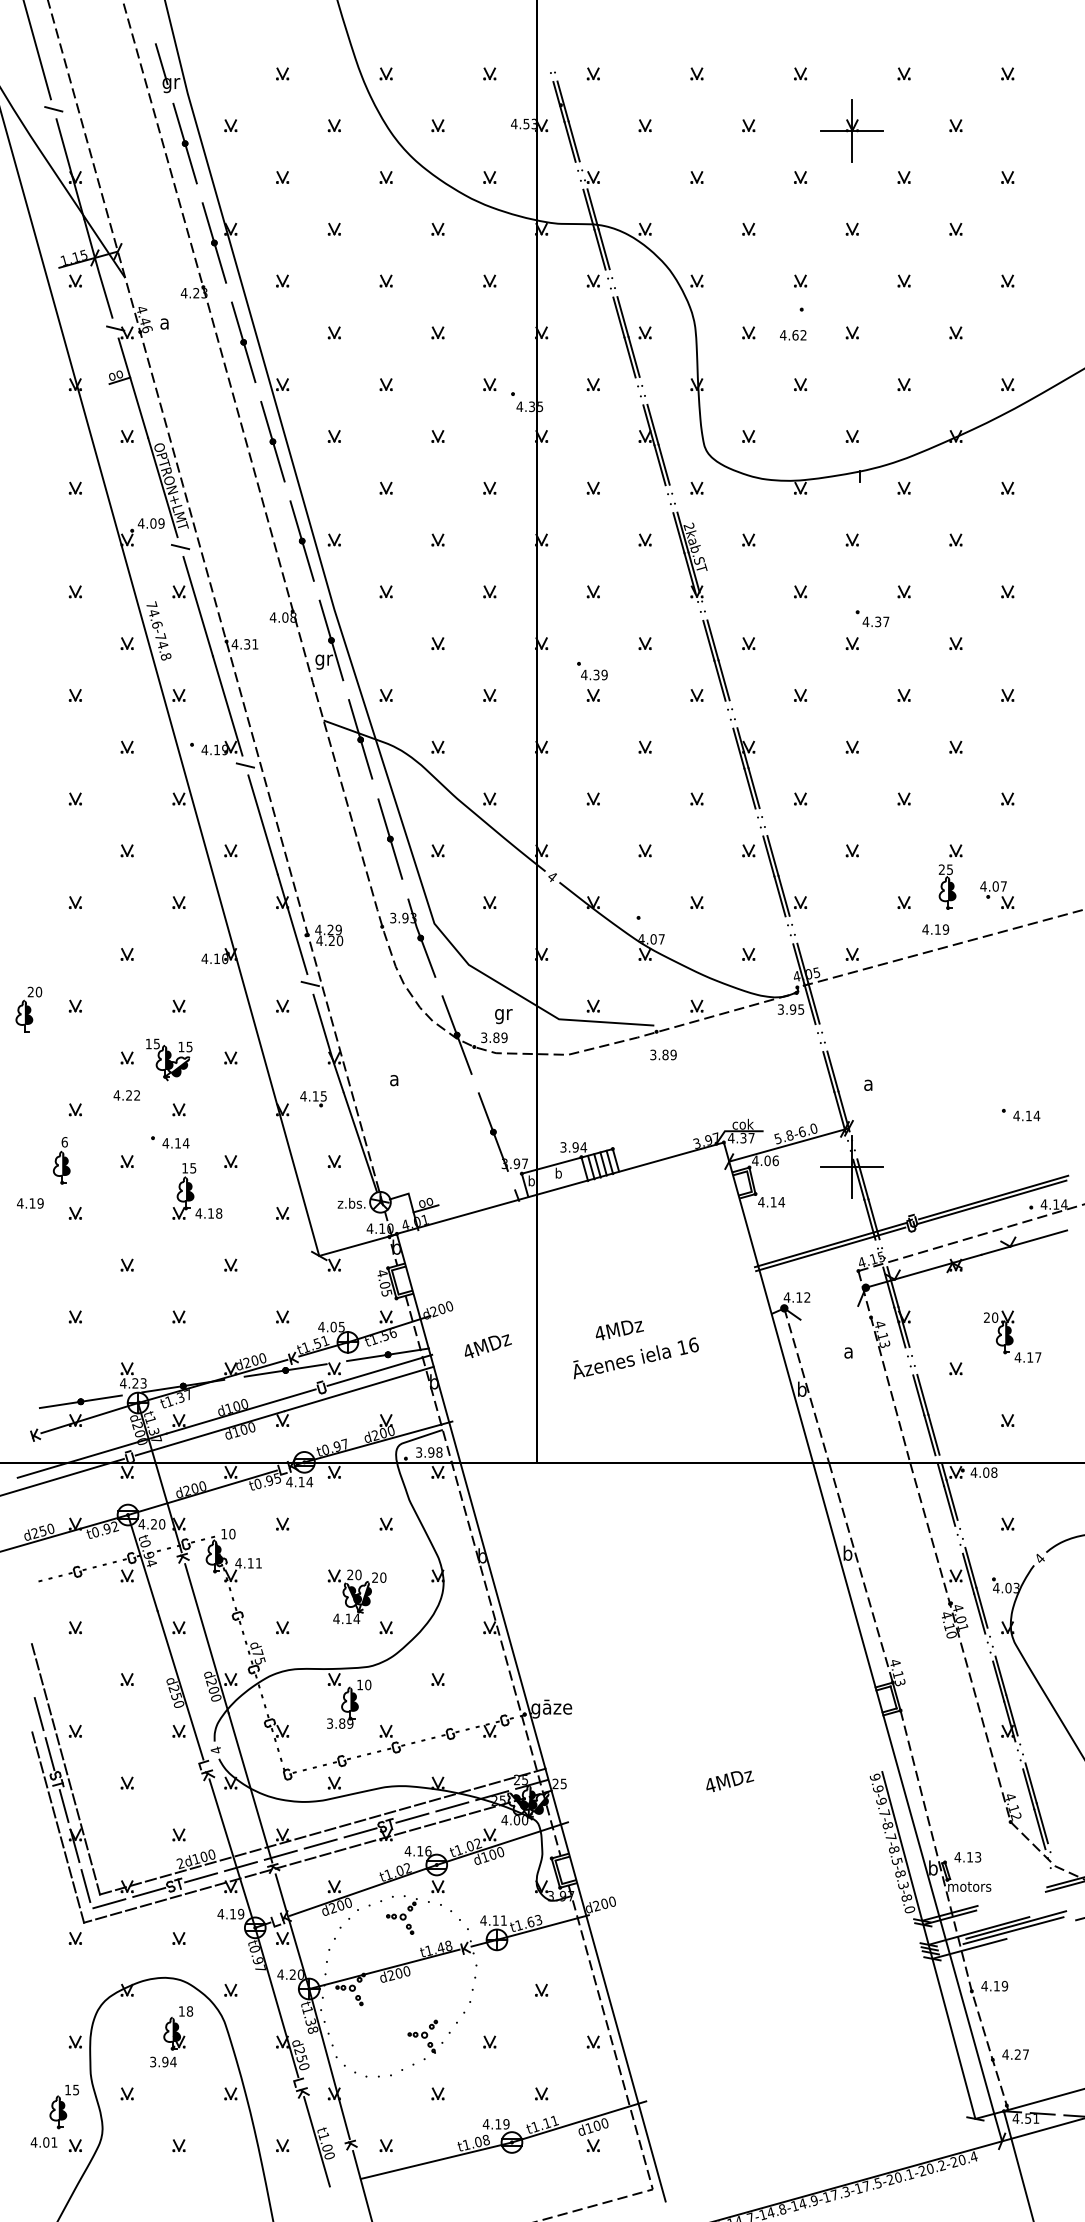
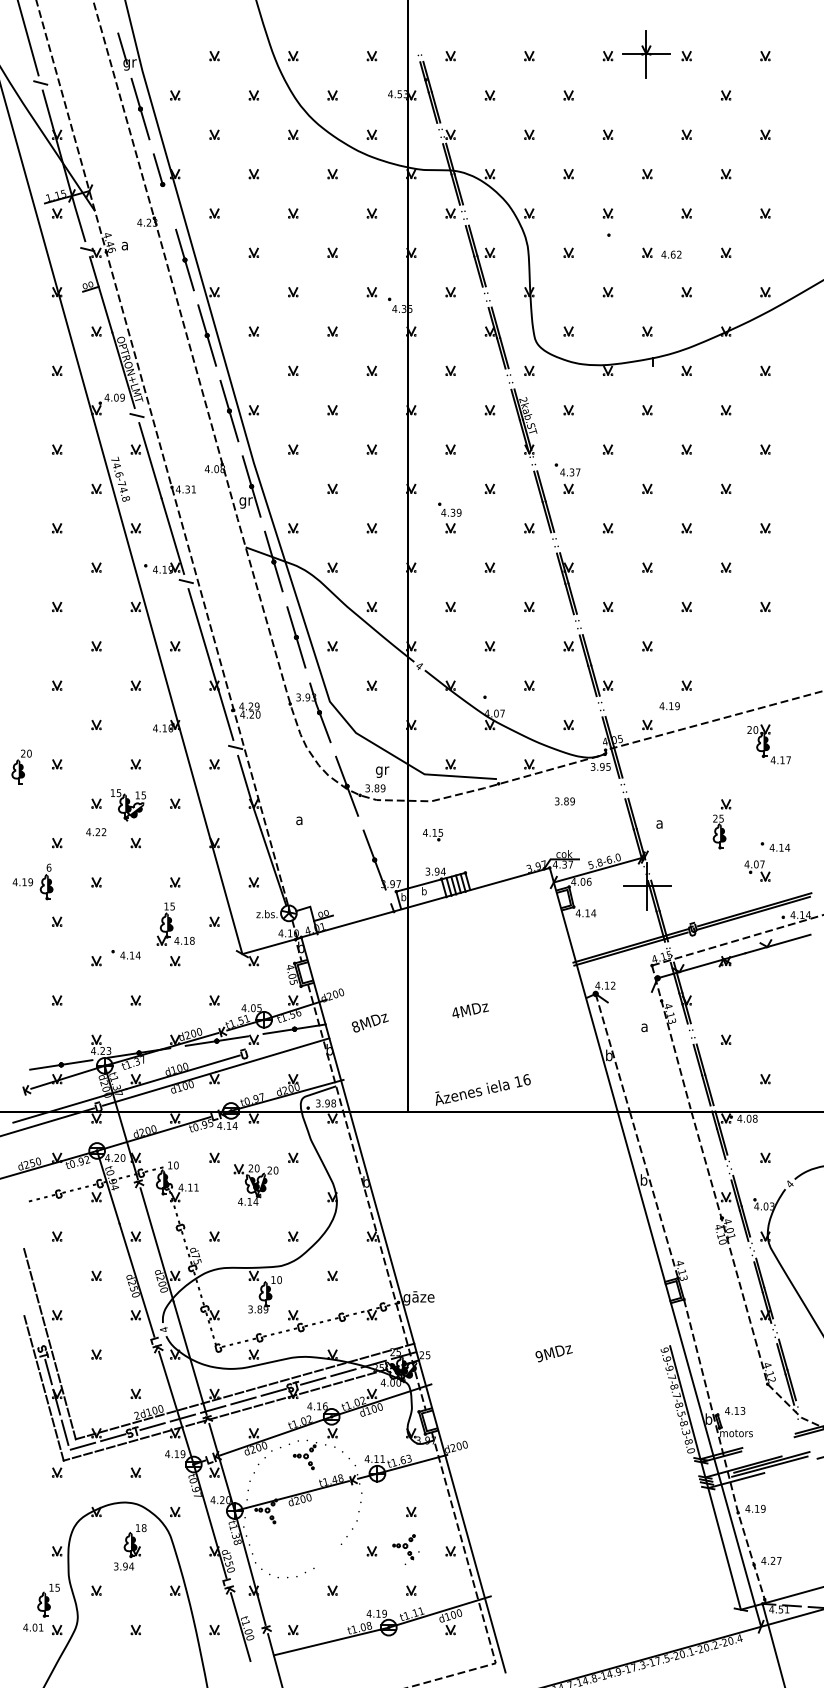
part: (852, 131) -> (646, 54), moved
line: (219, 262) -> (166, 199), removed
text: (793, 335) -> (671, 254), moved
part: (872, 618) -> (567, 469), moved
part: (949, 877) -> (721, 824), moved
part: (997, 894) -> (757, 870), moved
text: (935, 930) -> (669, 706), moved
text: (662, 1055) -> (564, 801), moved
part: (314, 1099) -> (433, 835), moved
part: (169, 1141) -> (125, 954), moved
part: (196, 1190) -> (175, 923), moved
text: (29, 1203) -> (22, 882), moved
part: (1011, 1336) -> (768, 744), moved
text: (468, 1351) -> (355, 1026), 4MDz -> 8MDz
text: (635, 1357) -> (482, 1089), moved
line: (379, 1369) -> (288, 1040), removed
part: (356, 1596) -> (255, 1184), moved
line: (39, 1714) -> (29, 1302), removed
line: (49, 1754) -> (37, 1332), removed
text: (710, 1785) -> (539, 1356), 4MDz -> 9MDz
part: (424, 2039) -> (405, 1549), moved

